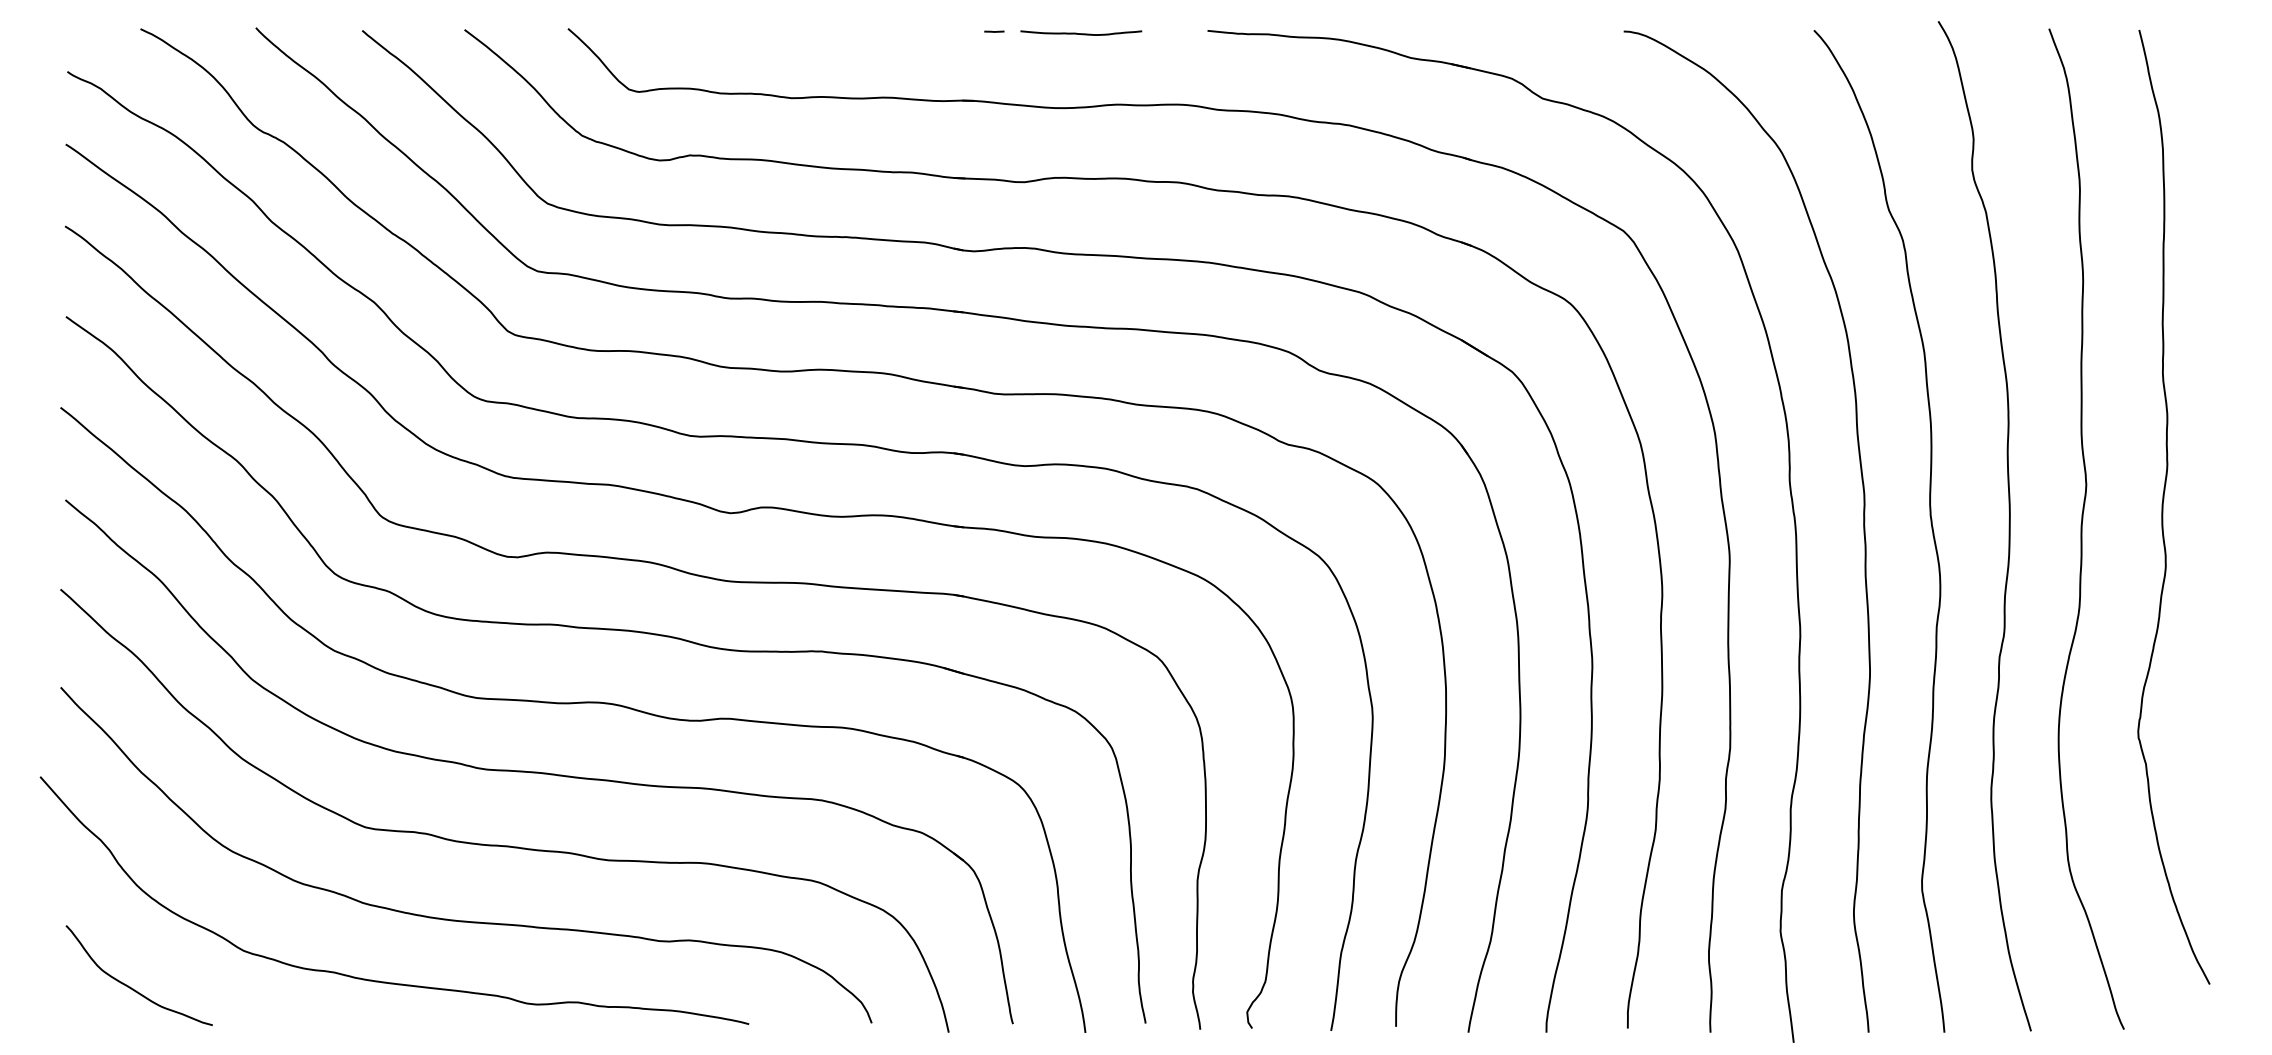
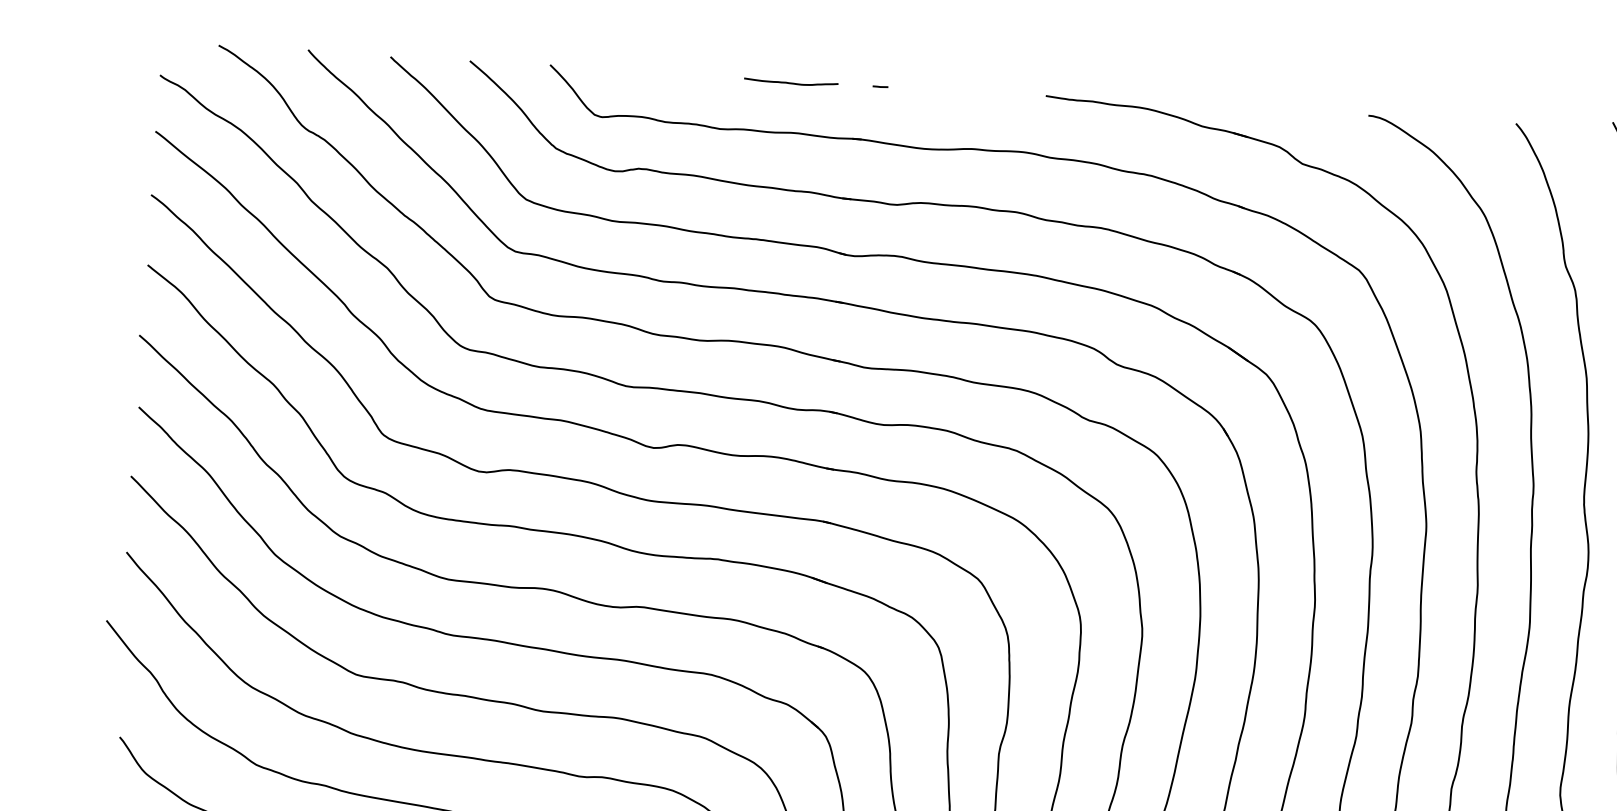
curve: (1081, 33) -> (791, 82), moved

